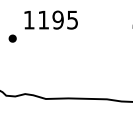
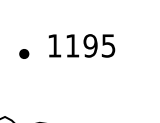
text: (50, 19) -> (81, 45), moved

